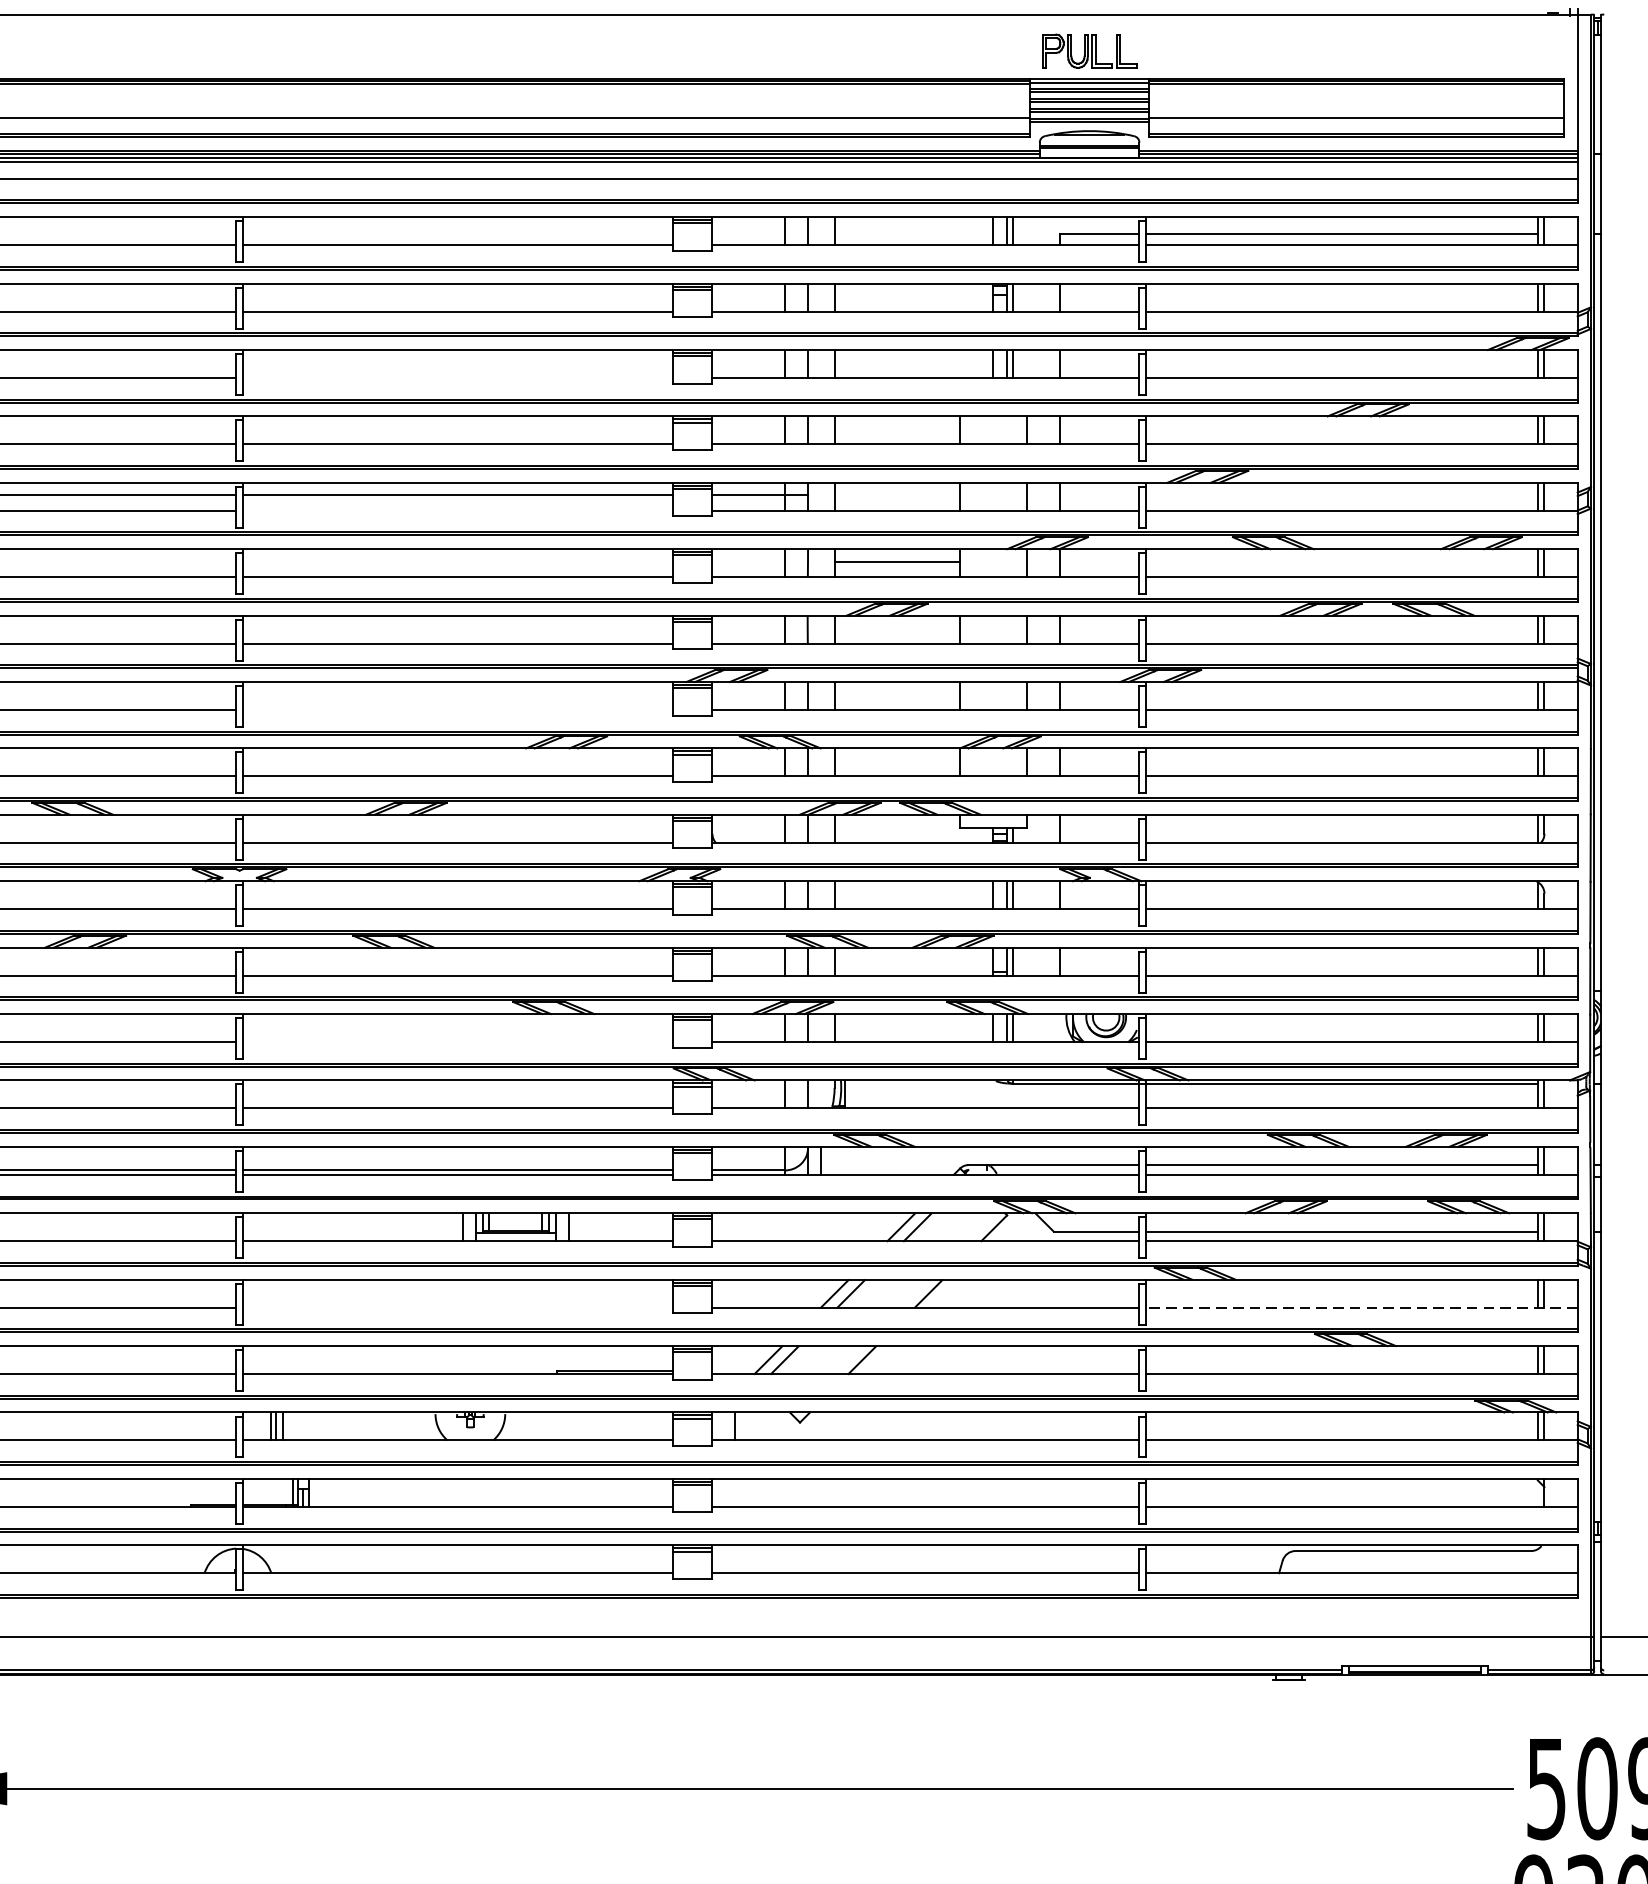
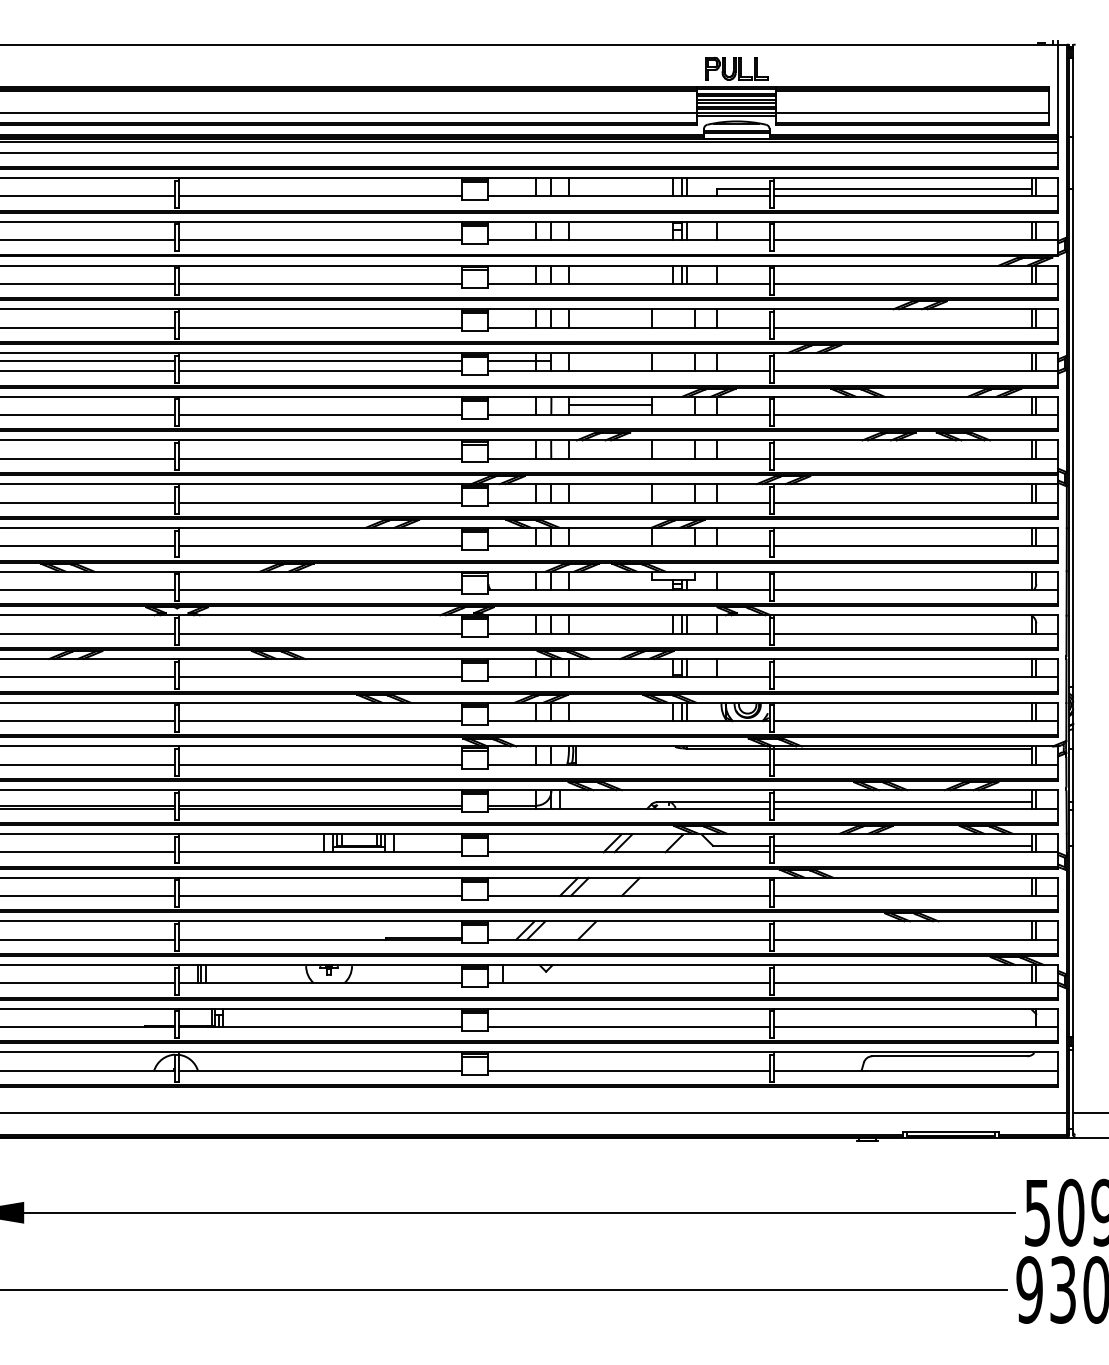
line: (457, 377) -> (320, 283), added
line: (457, 510) -> (320, 371), added
line: (457, 709) -> (320, 502), added
line: (457, 1042) -> (320, 721), added
line: (457, 1306) -> (320, 895), added
line: (1361, 1306) -> (915, 895), dashed -> solid

